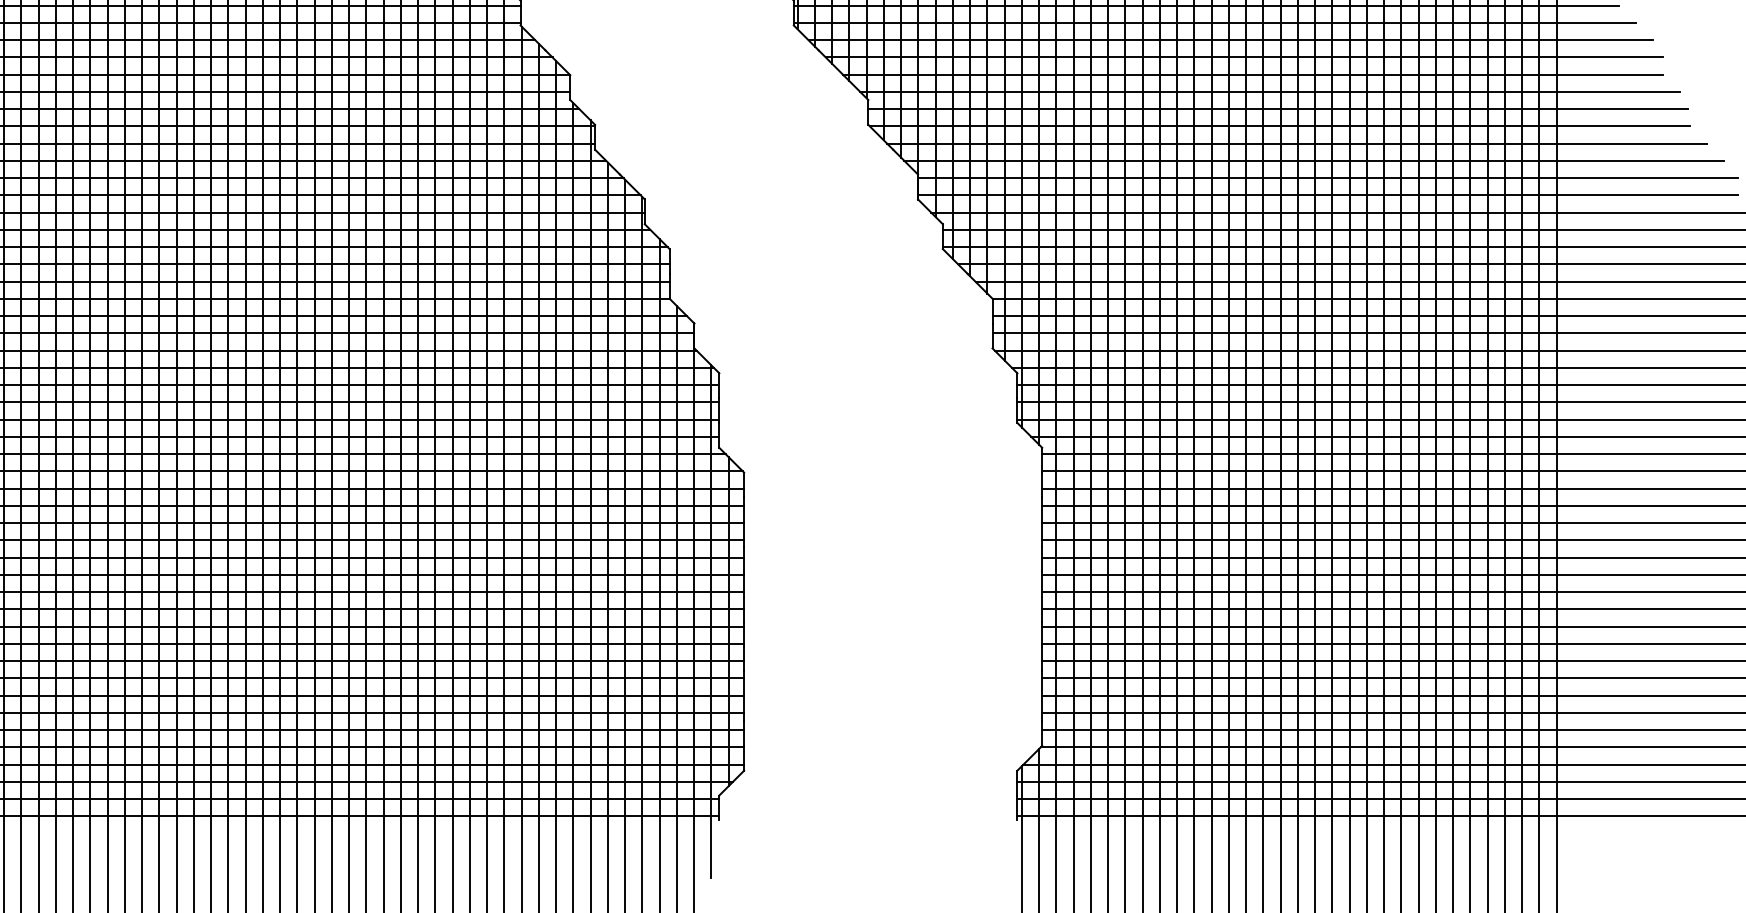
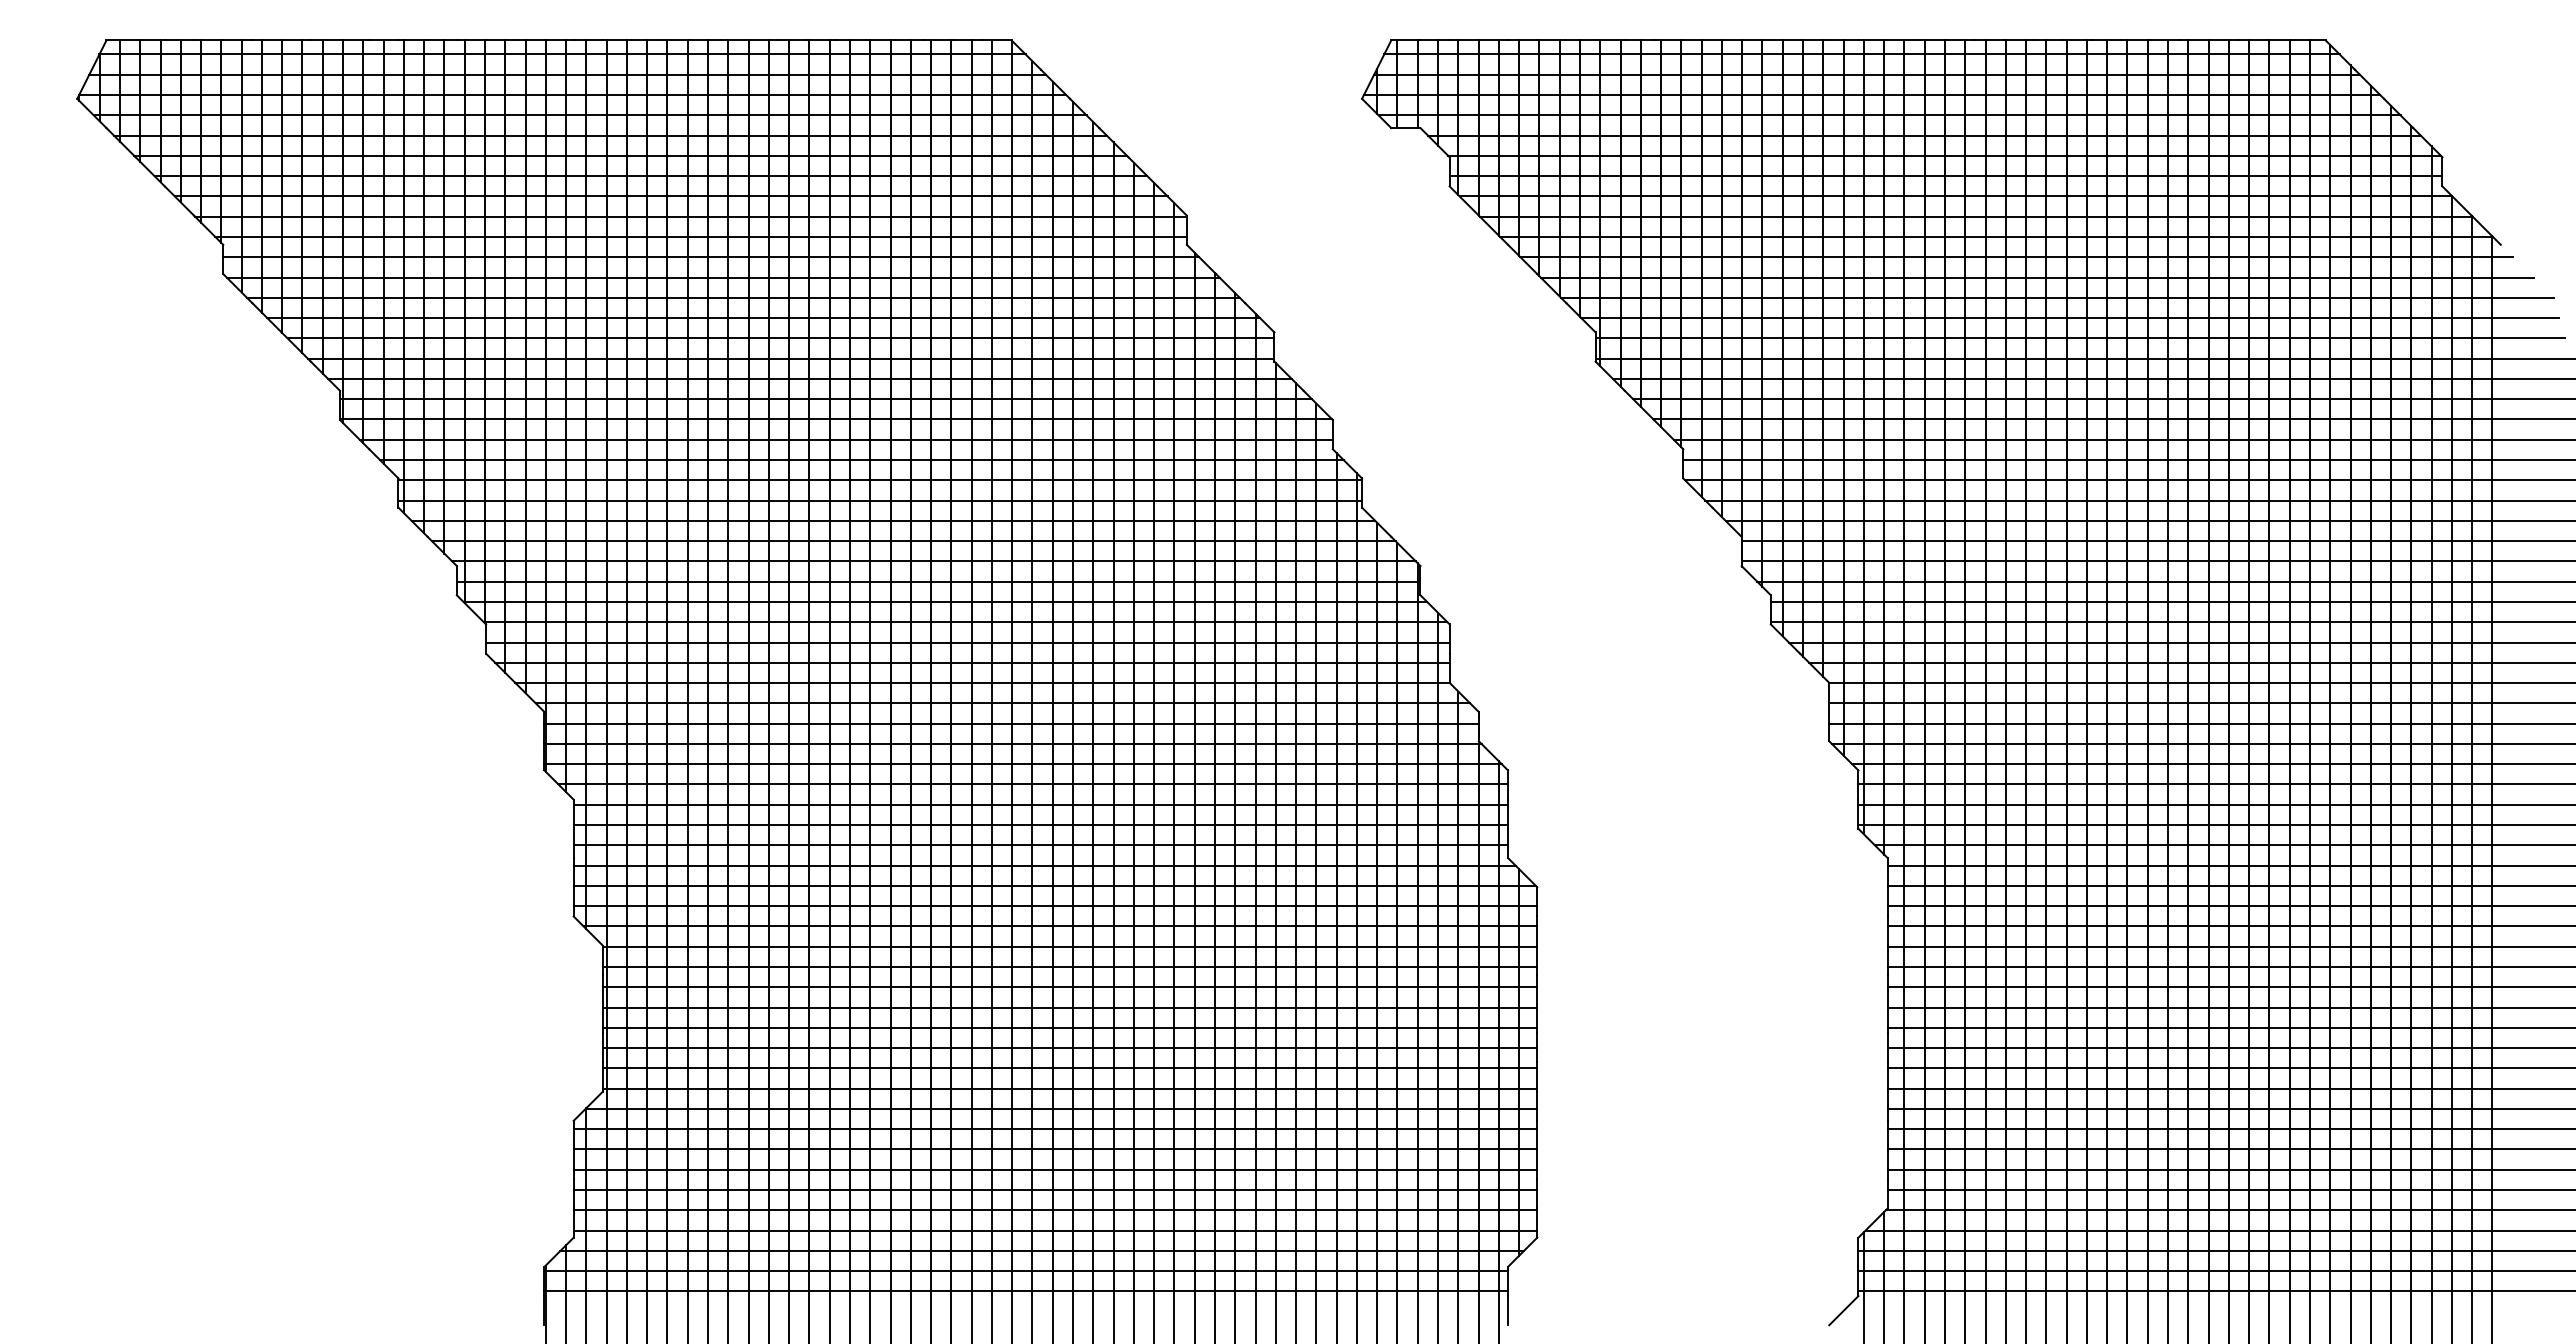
line: (719, 832) -> (1508, 1310), added
line: (1004, 832) -> (1843, 1310), added

